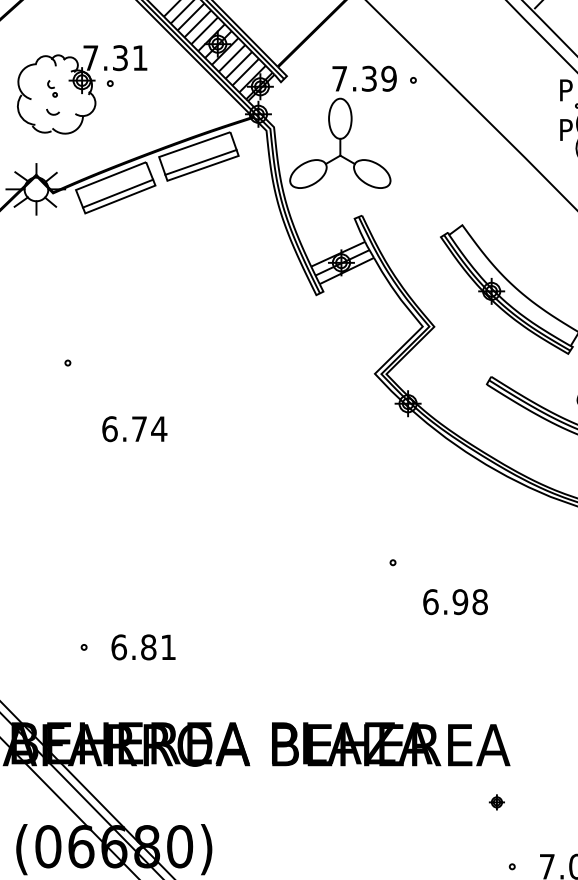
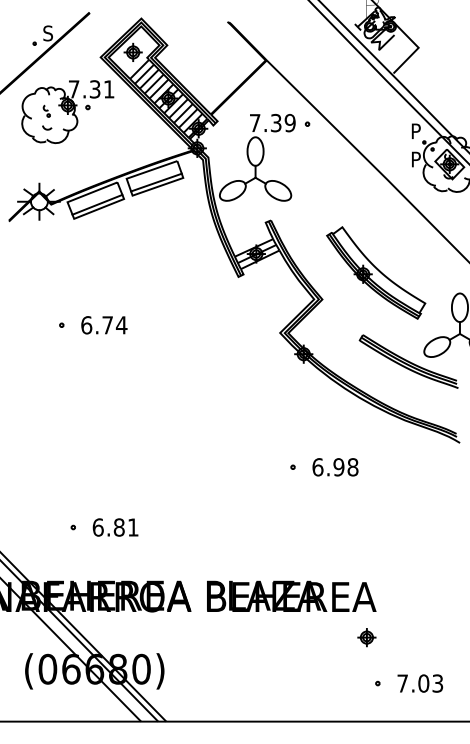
part: (81, 89) -> (67, 111), moved
text: (134, 429) -> (104, 325), moved
text: (455, 602) -> (335, 467), moved
part: (496, 802) -> (366, 637), size x1.67

